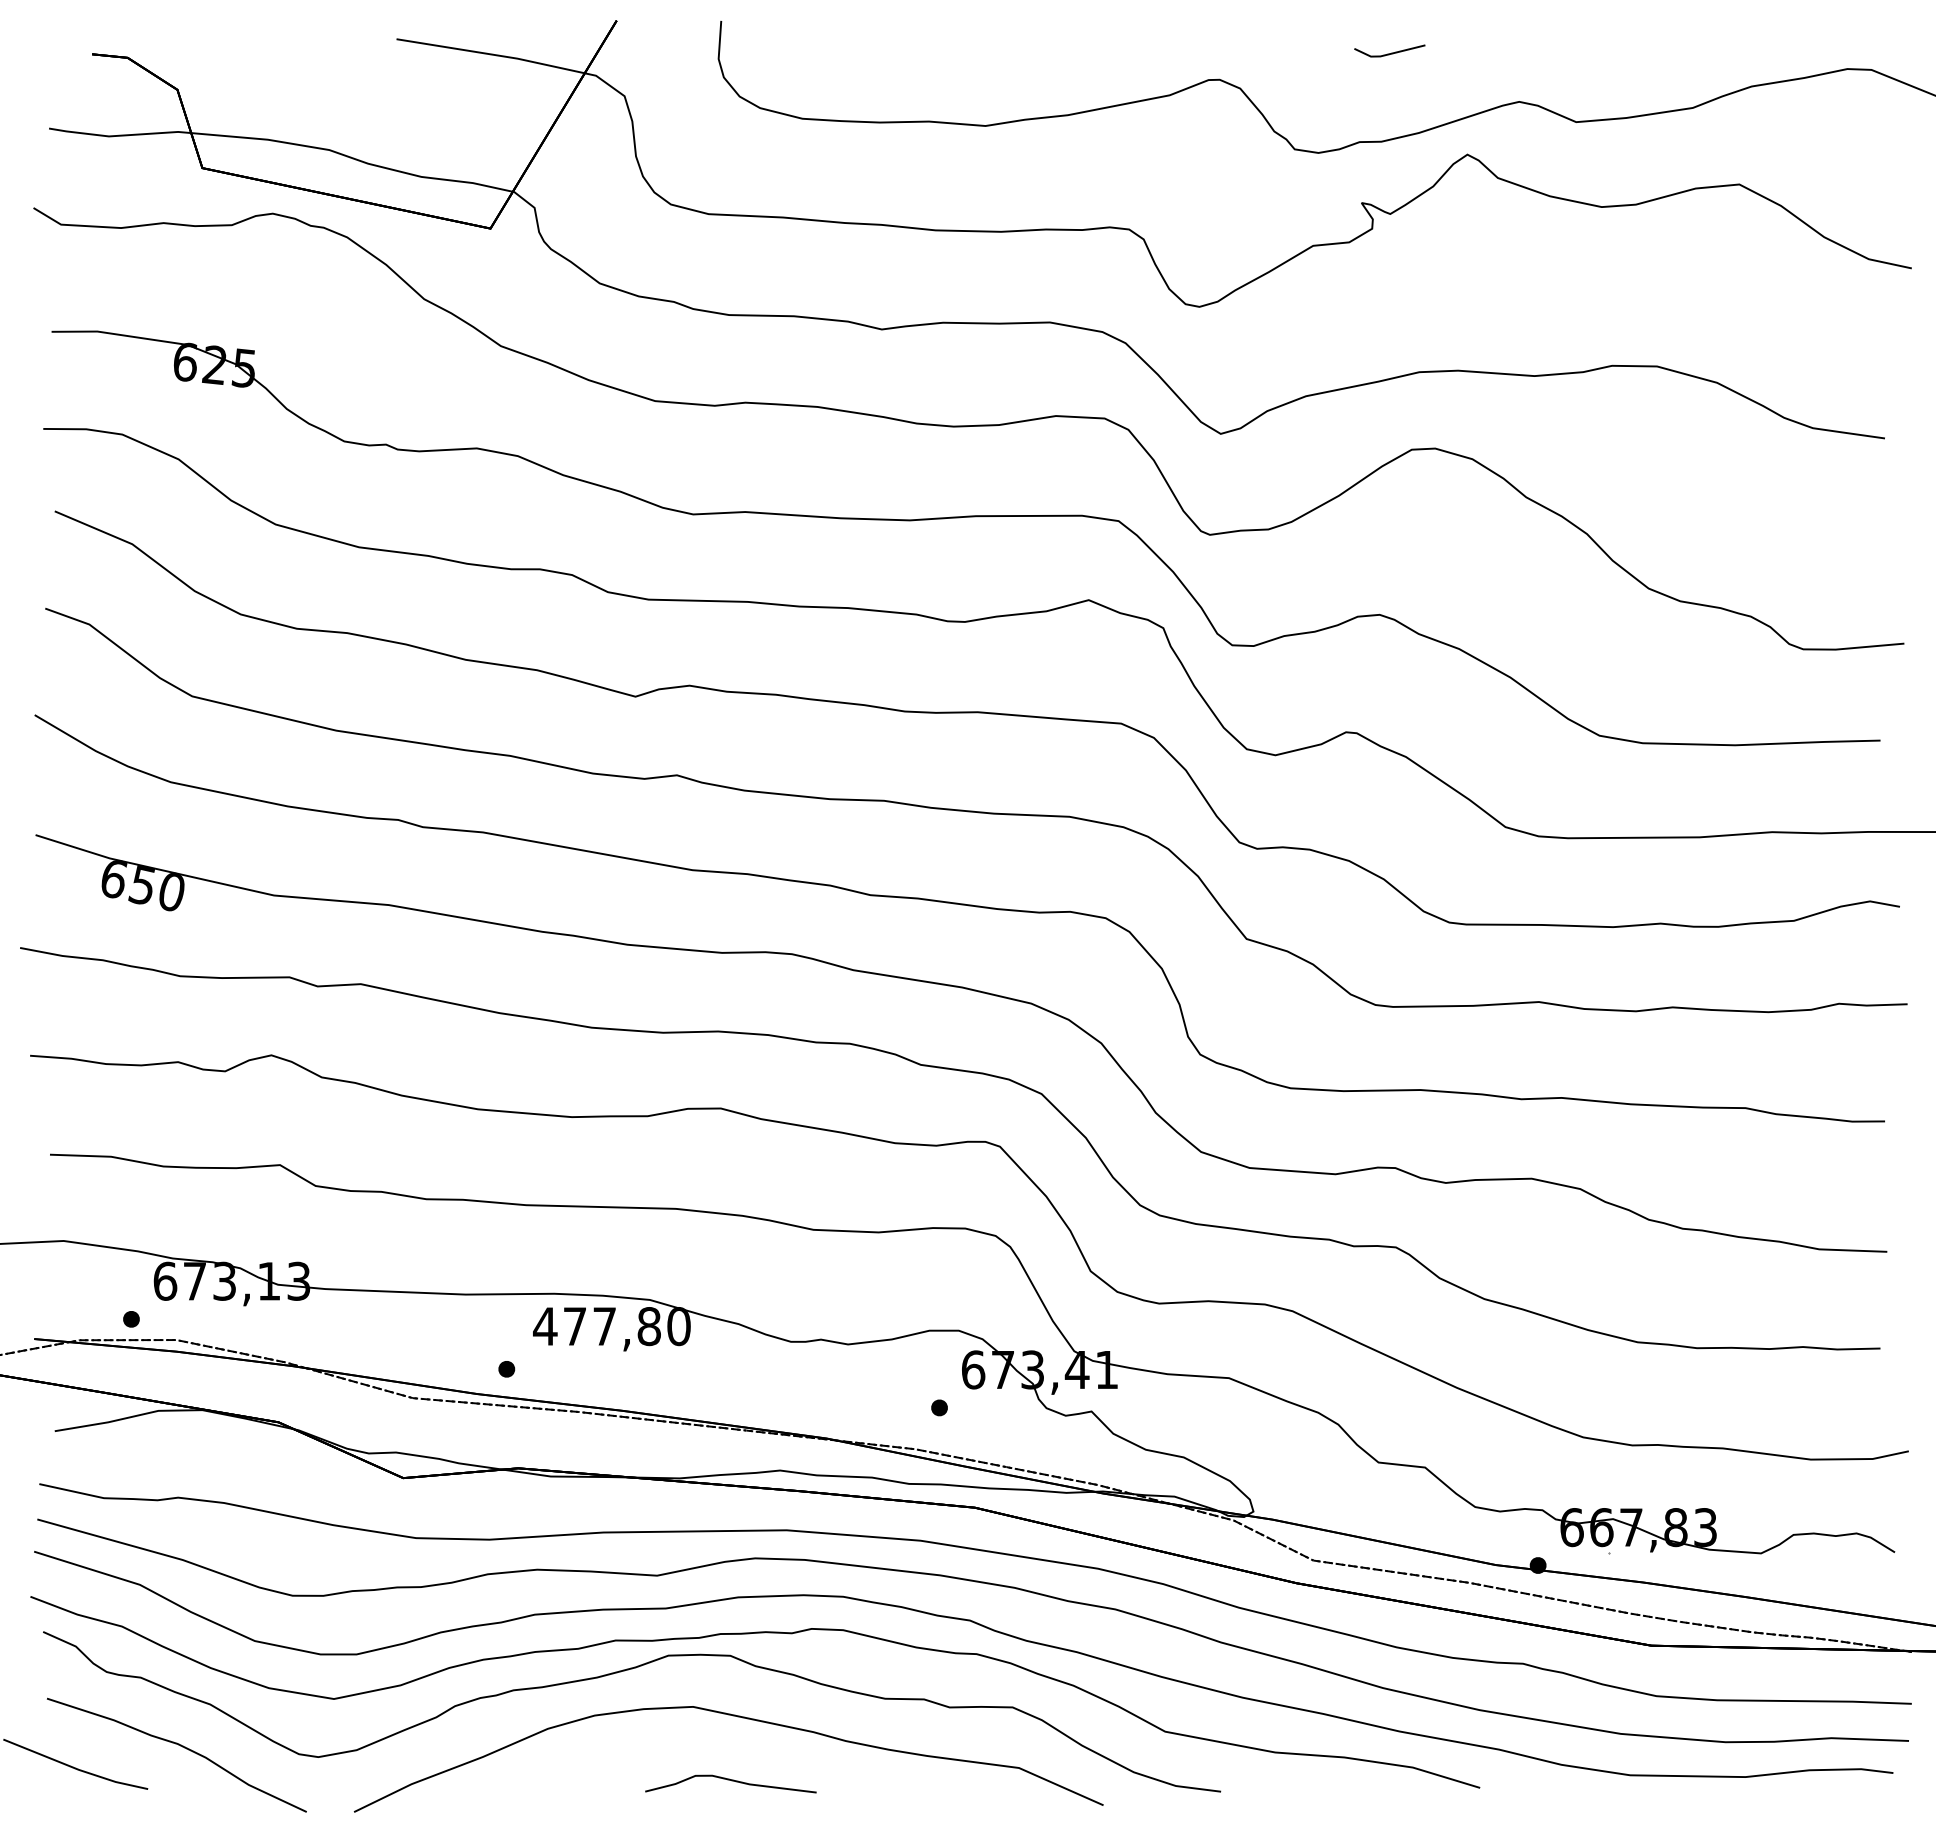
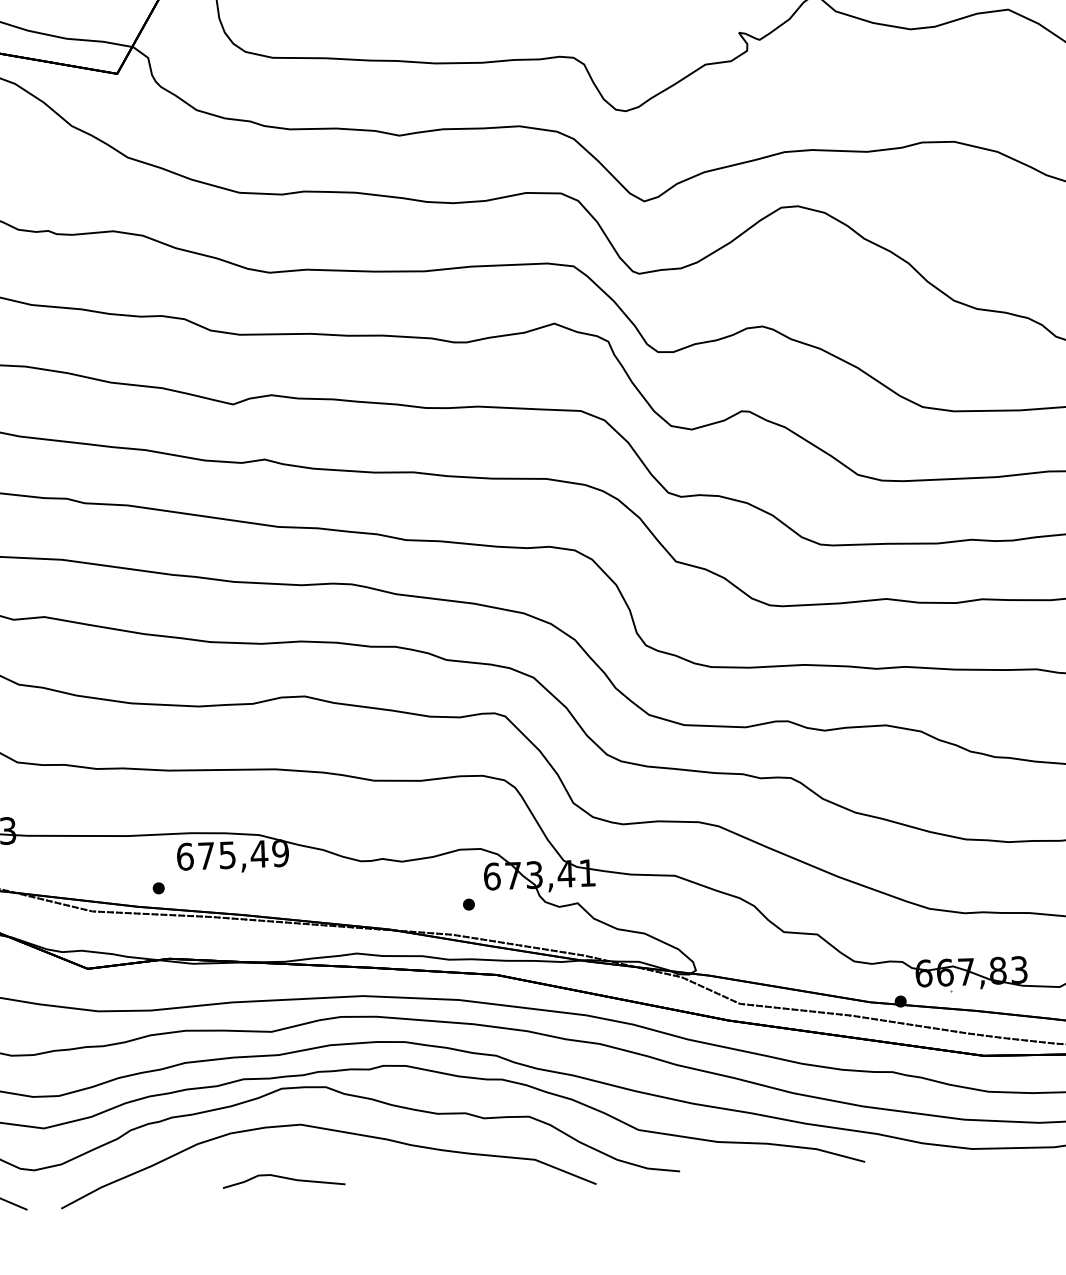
text: (611, 1326) -> (232, 855), 477,80 -> 675,49
curve: (731, 1781) -> (284, 1178), moved

